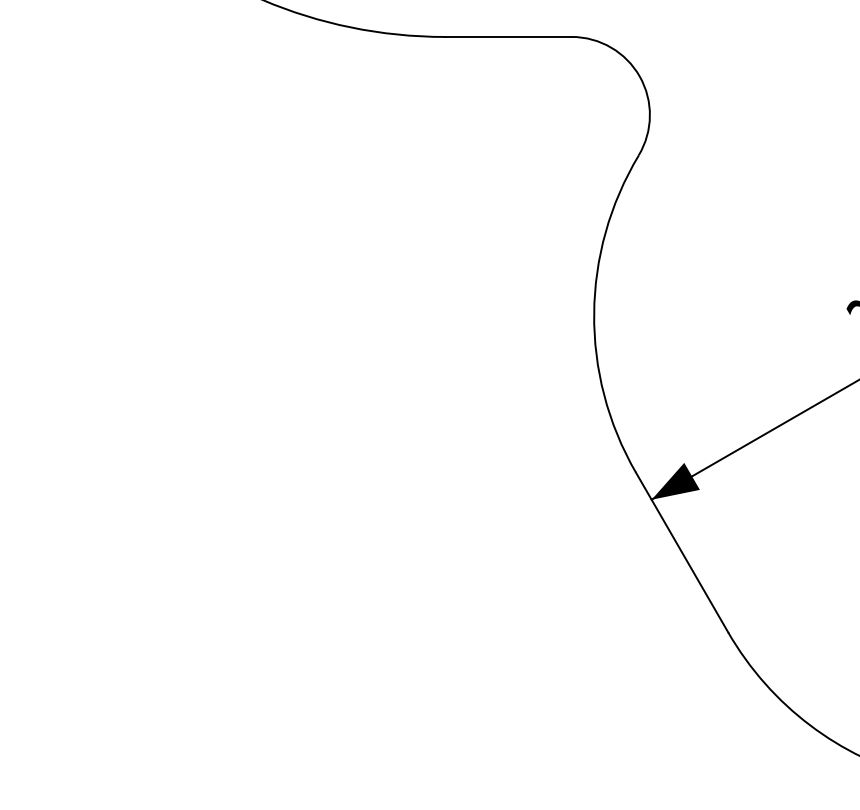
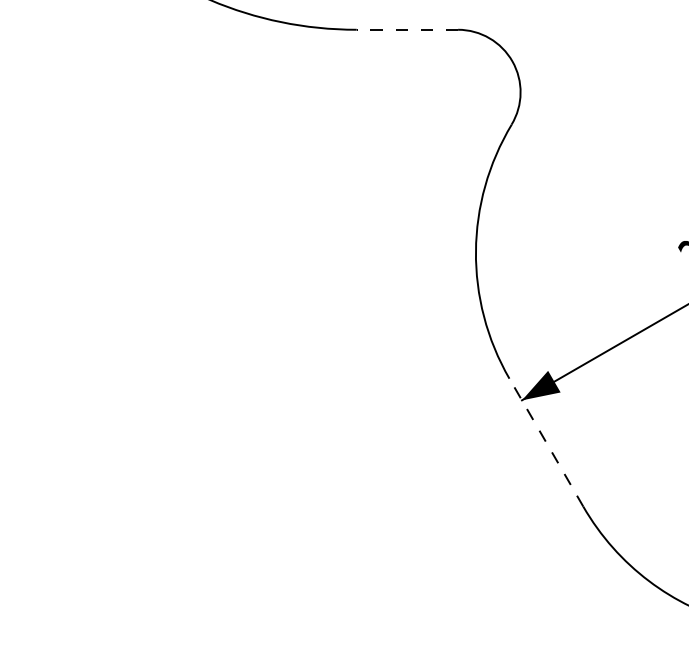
line: (508, 36) -> (407, 29), solid -> dashed
line: (681, 552) -> (545, 442), solid -> dashed

